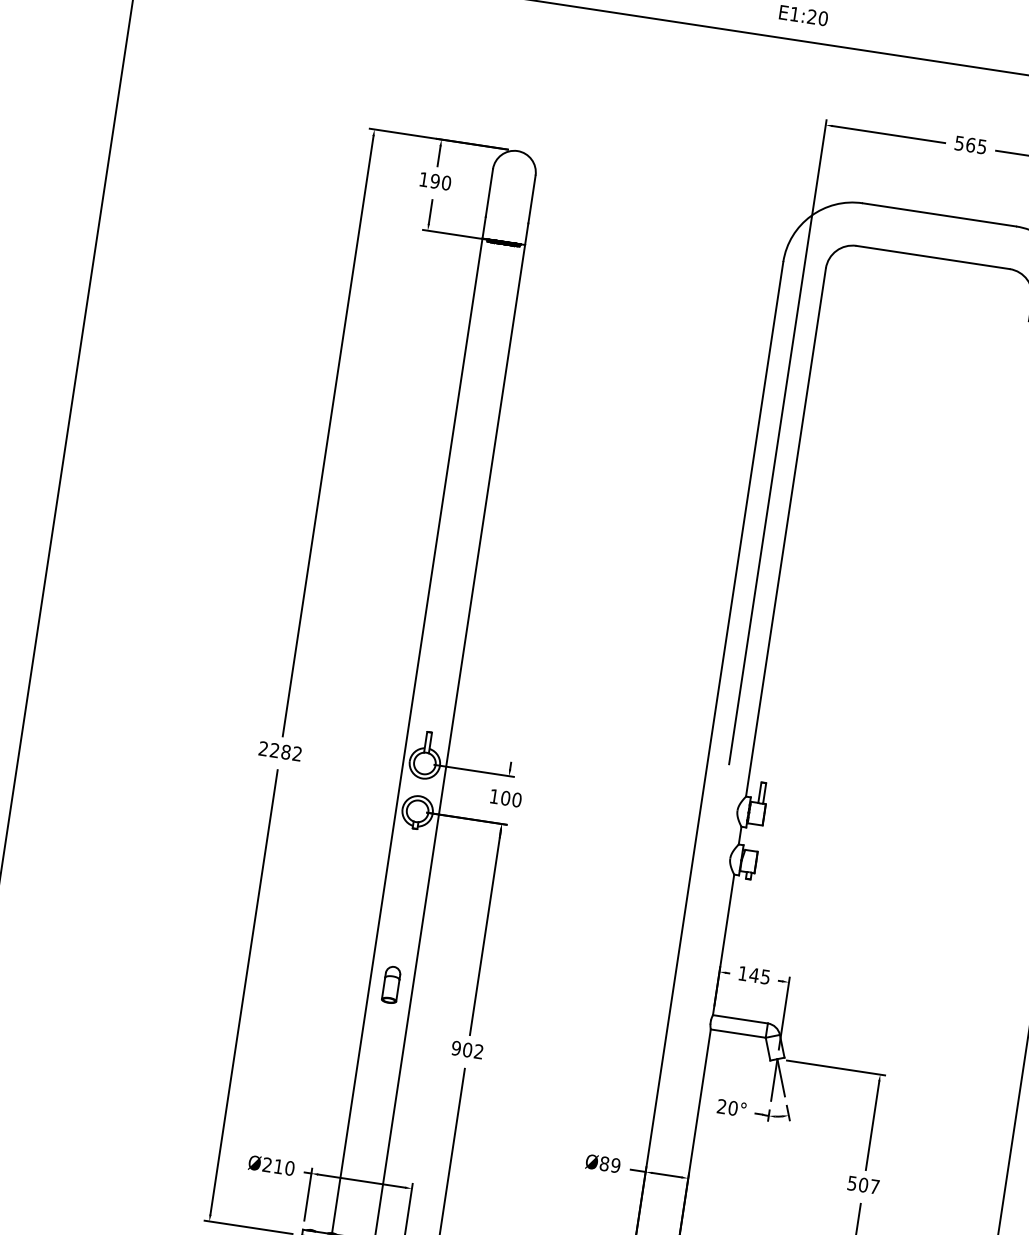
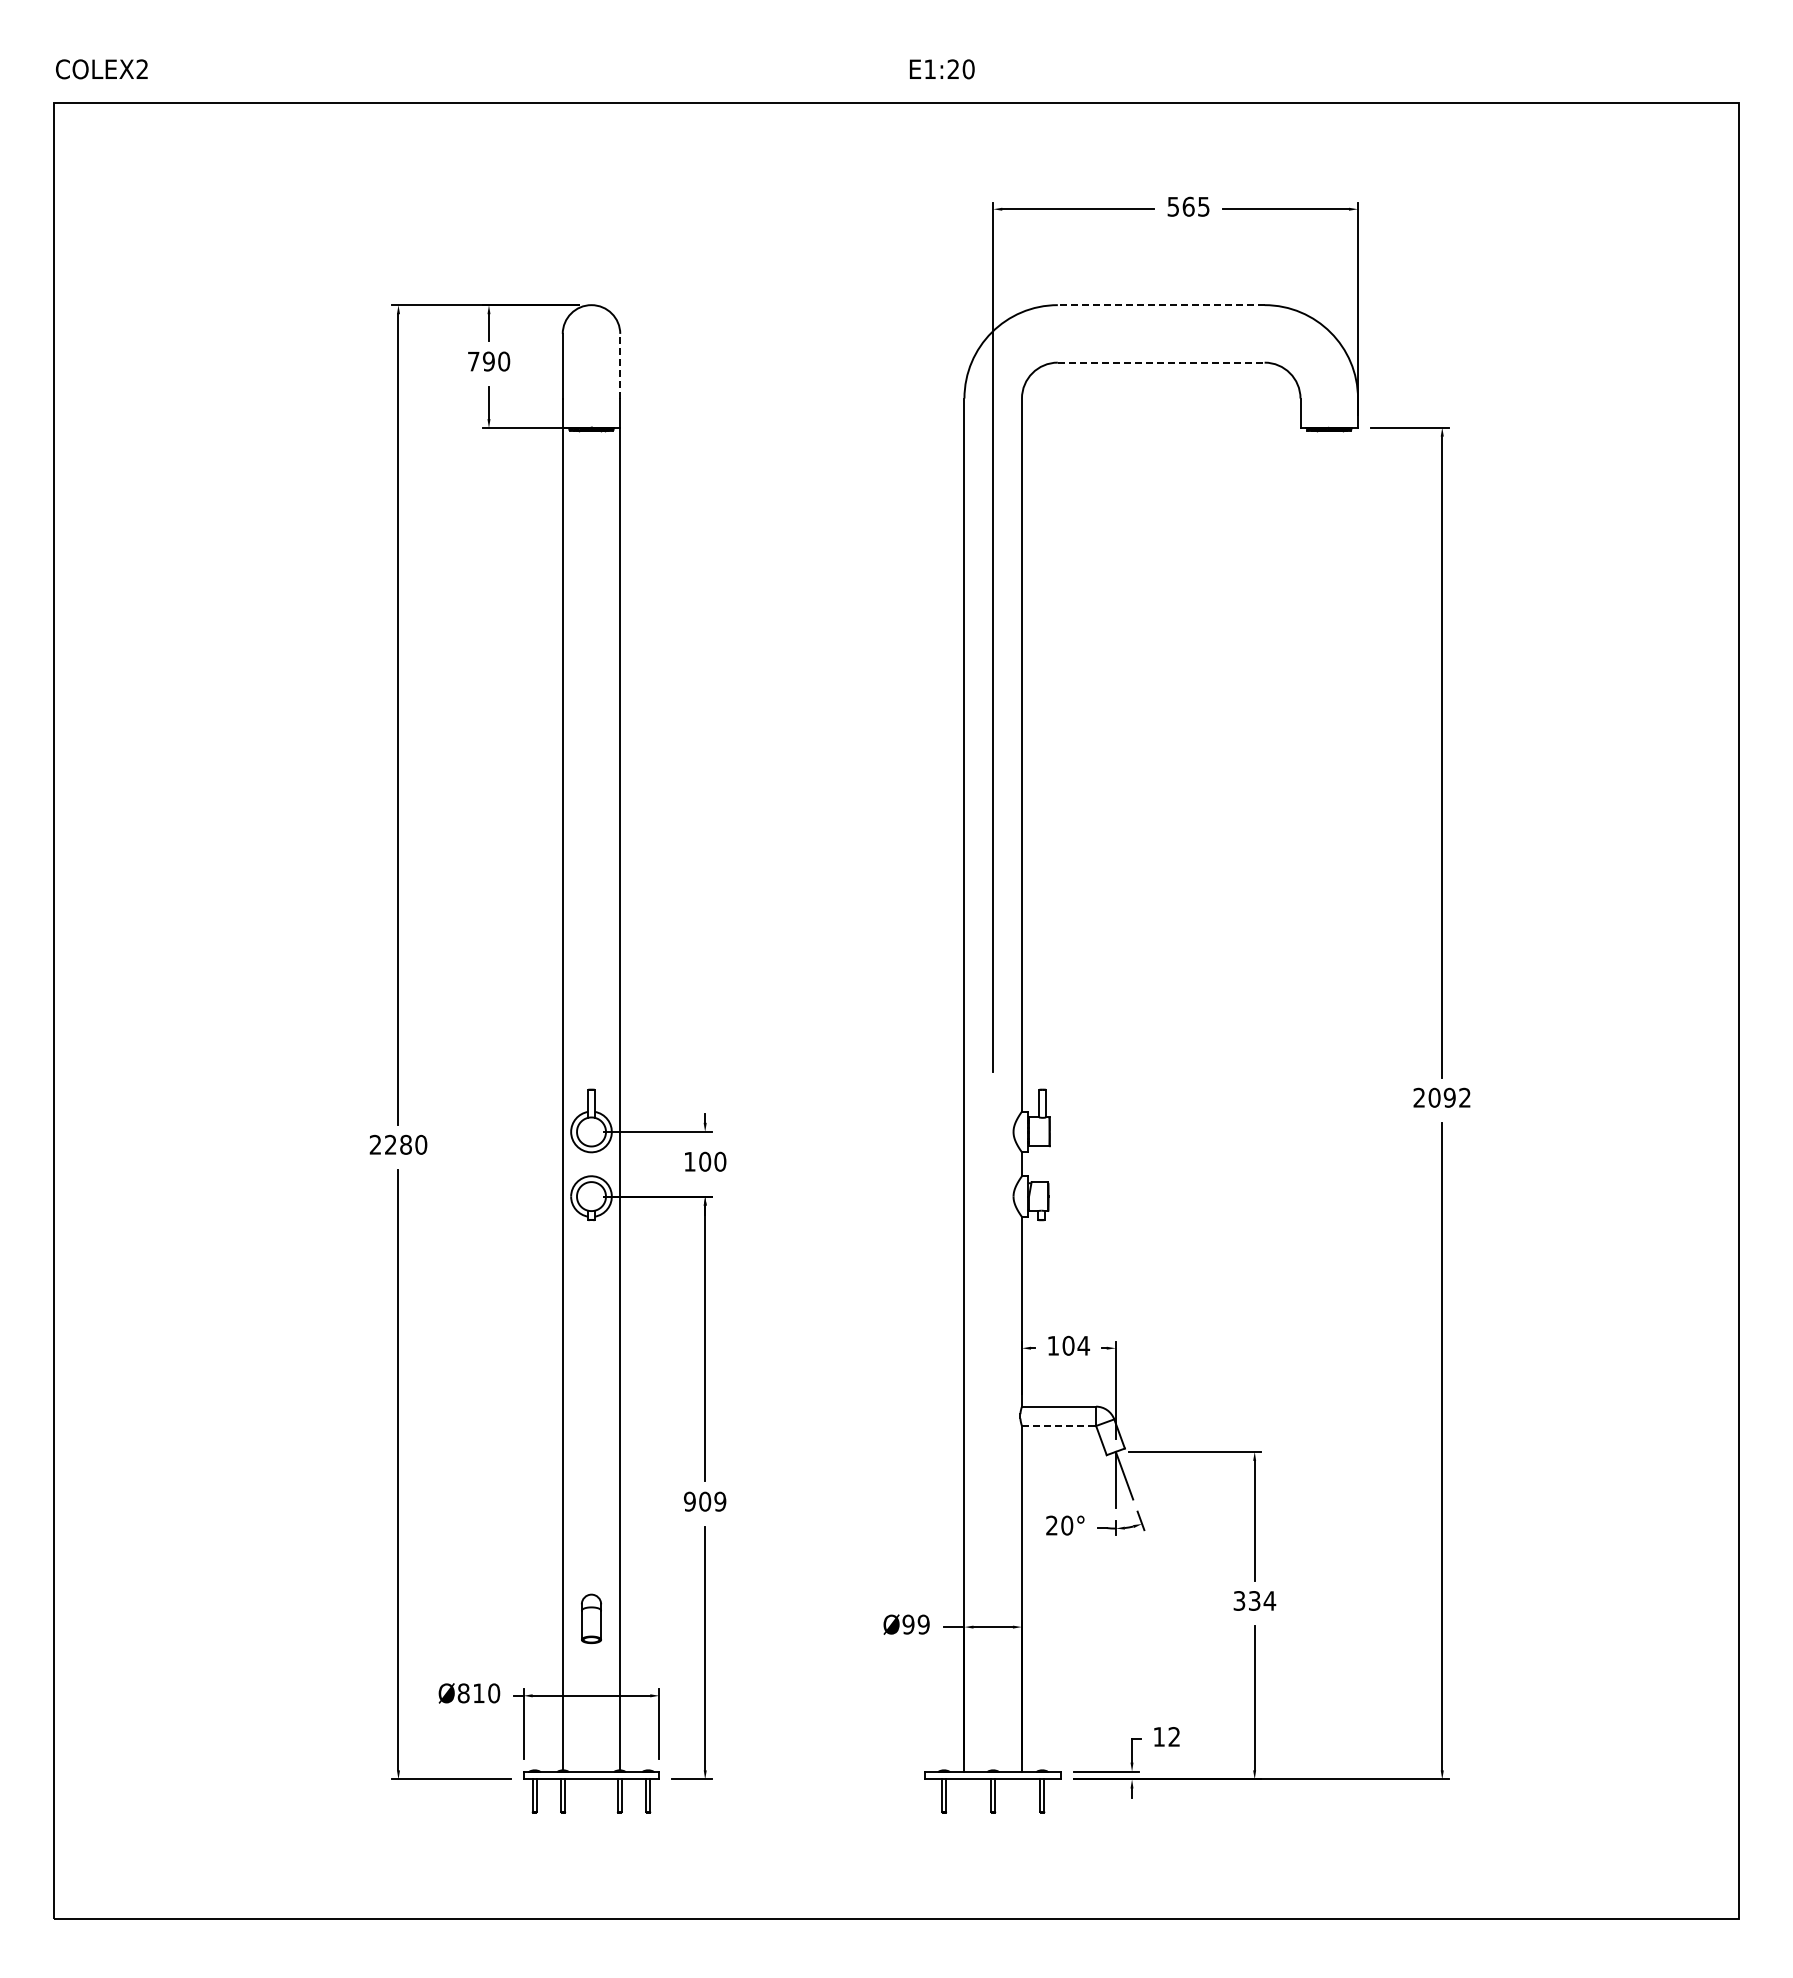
text: (423, 179) -> (473, 361), 190 -> 790
line: (532, 199) -> (620, 365), solid -> dashed
line: (938, 215) -> (1160, 305), solid -> dashed
line: (933, 257) -> (1161, 362), solid -> dashed
text: (297, 753) -> (421, 1144), 2282 -> 2280
text: (760, 975) -> (1076, 1345), 145 -> 104
part: (391, 984) -> (591, 1618), moved
line: (738, 1033) -> (1059, 1425), solid -> dashed
text: (479, 1051) -> (720, 1501), 902 -> 909
text: (604, 1163) -> (908, 1624), Ø89 -> Ø99
text: (267, 1165) -> (463, 1693), Ø210 -> Ø810
text: (864, 1184) -> (1255, 1600), 507 -> 334

